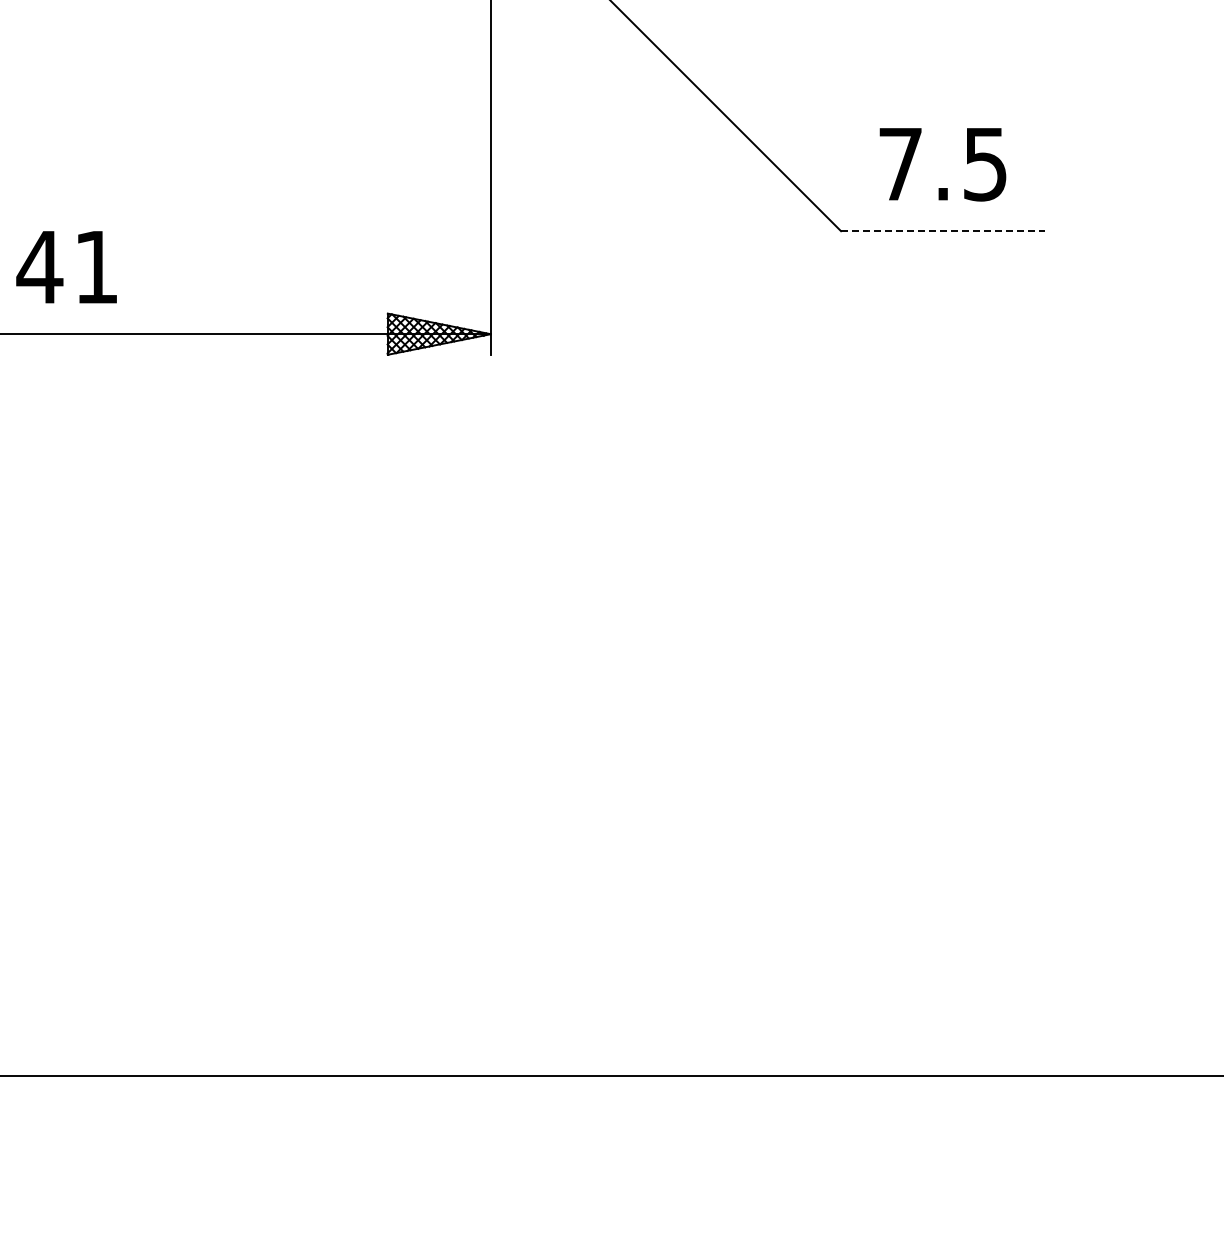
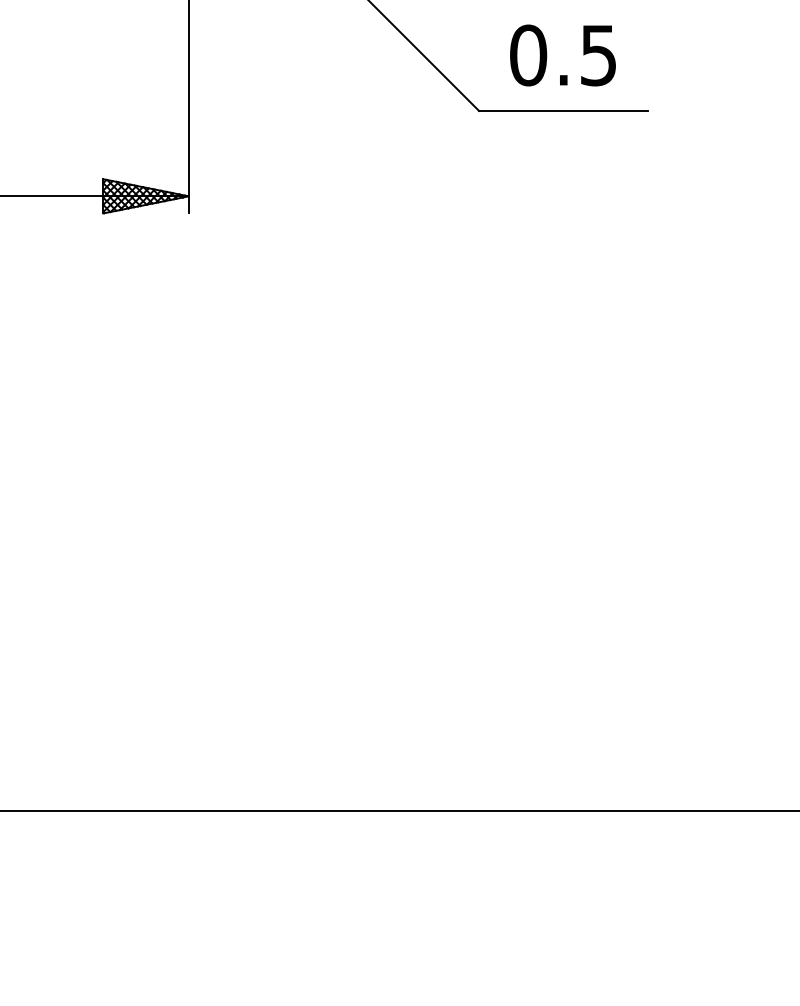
text: (900, 163) -> (528, 54), 7.5 -> 0.5
line: (943, 231) -> (563, 111), dashed -> solid

